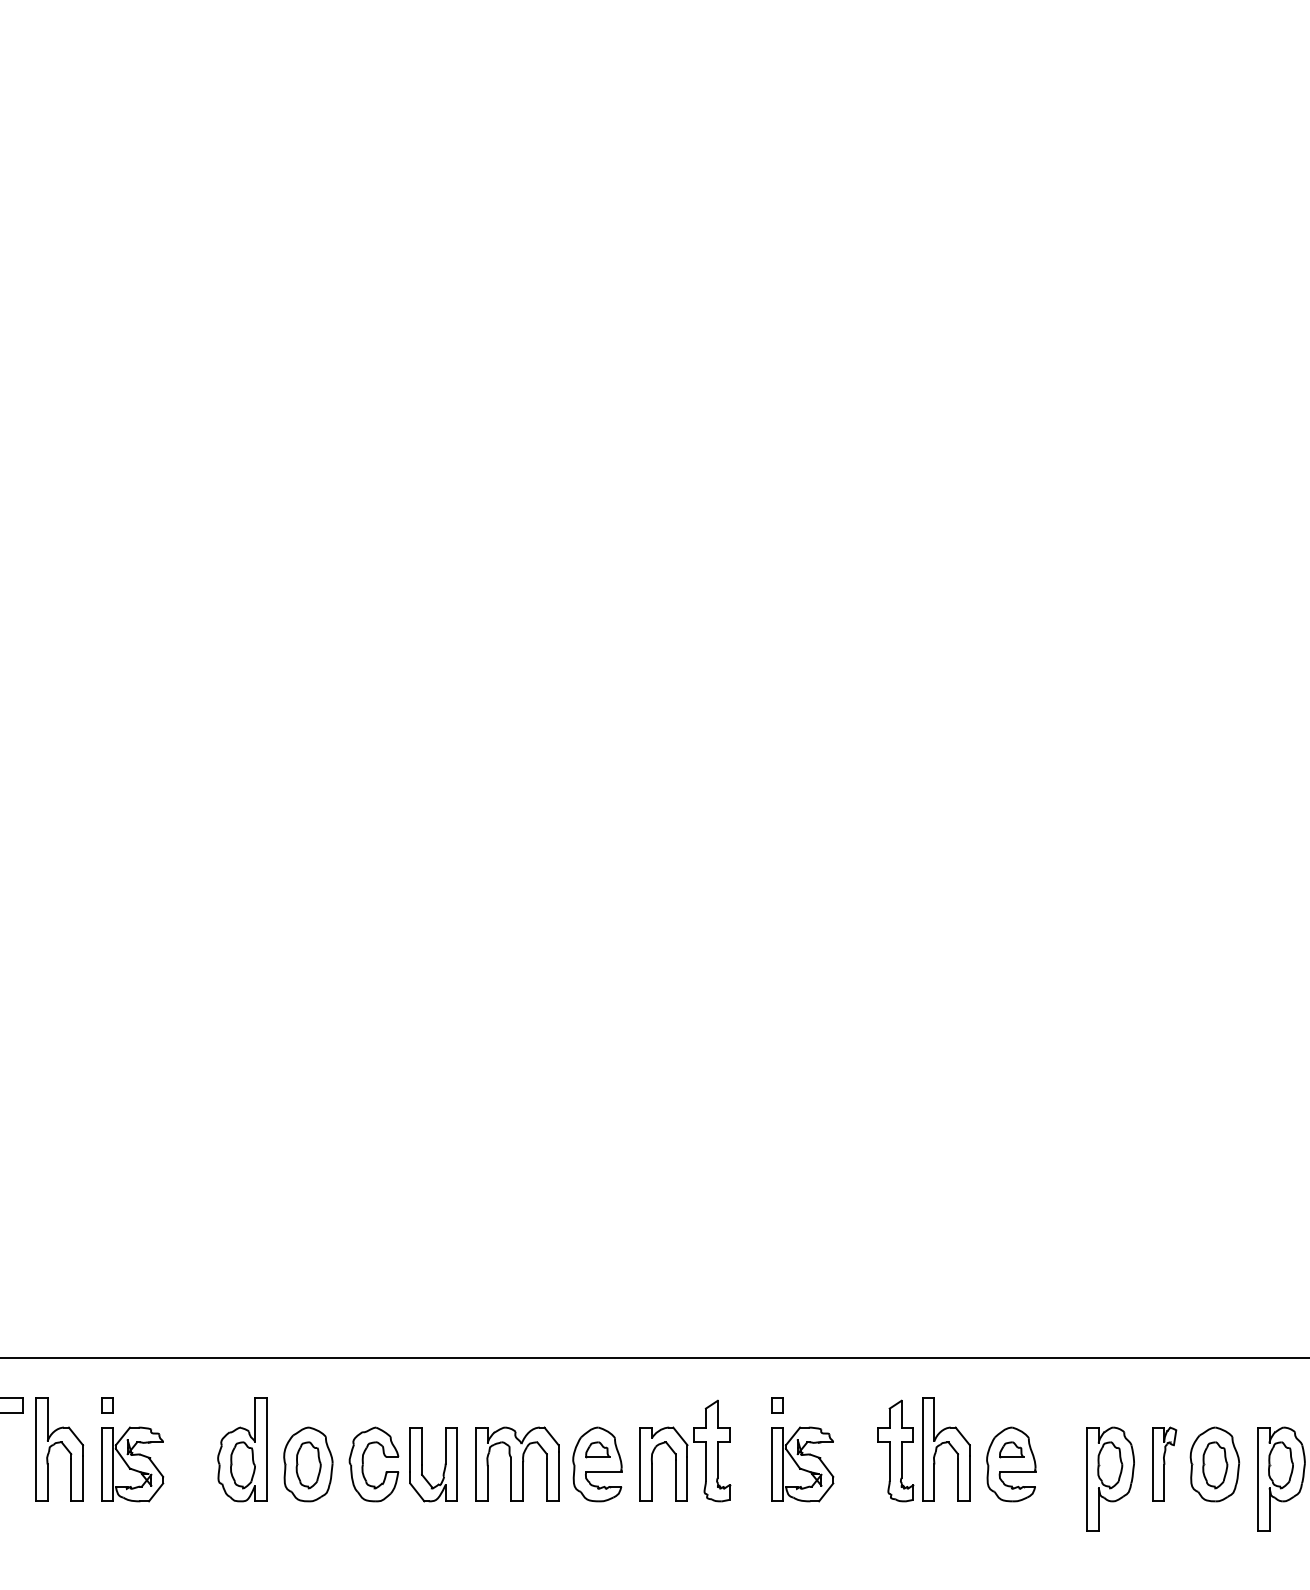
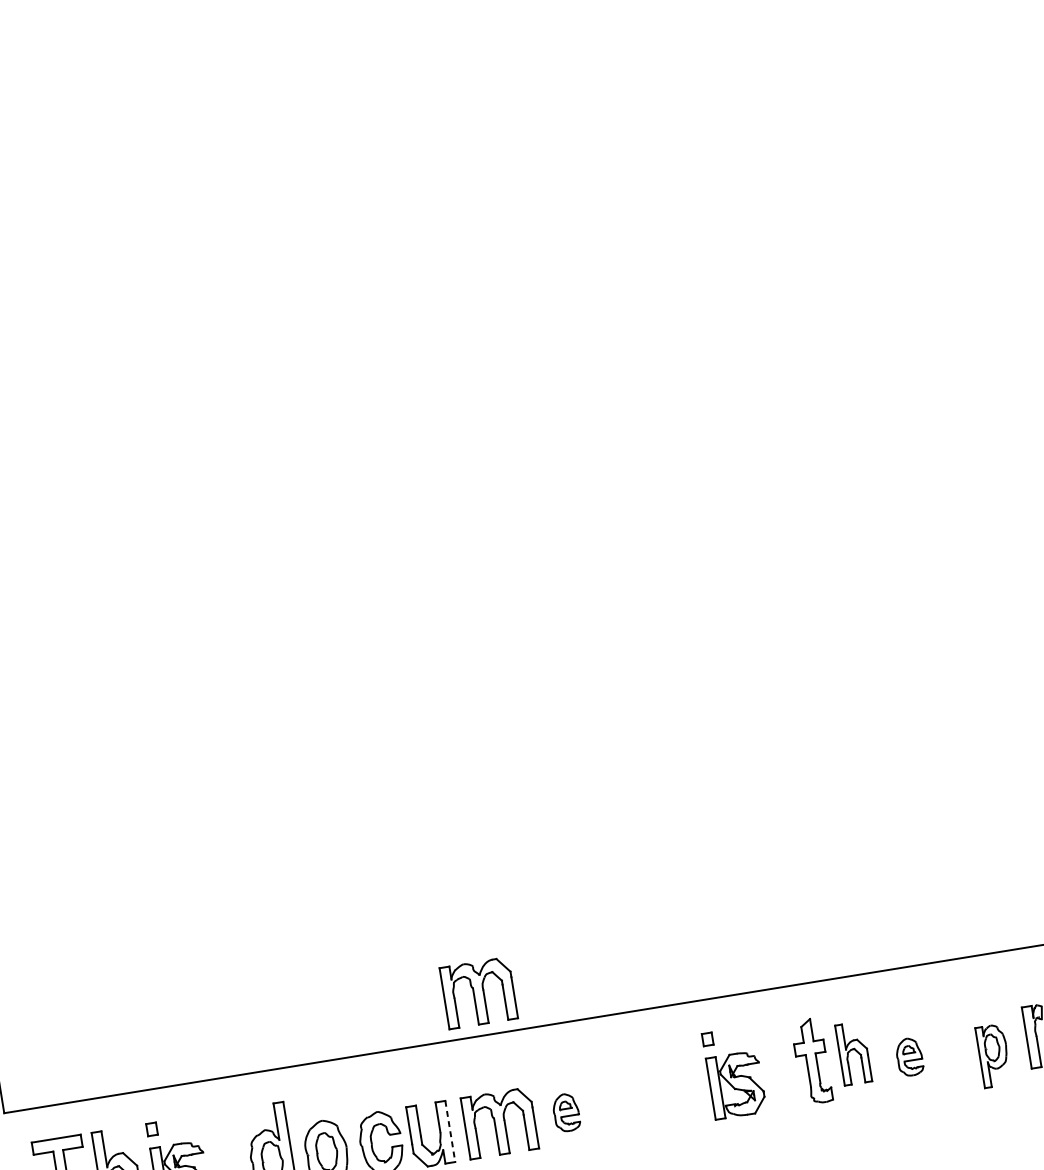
part: (517, 1306) -> (478, 992), added
part: (946, 1449) -> (853, 1053), size x0.7
part: (685, 1450) -> (637, 1089), removed
line: (457, 1464) -> (450, 1131), solid -> dashed
part: (597, 1464) -> (566, 1112), size x0.6
part: (1011, 1464) -> (909, 1057), size x0.6
part: (1110, 1478) -> (993, 1055), size x0.7

